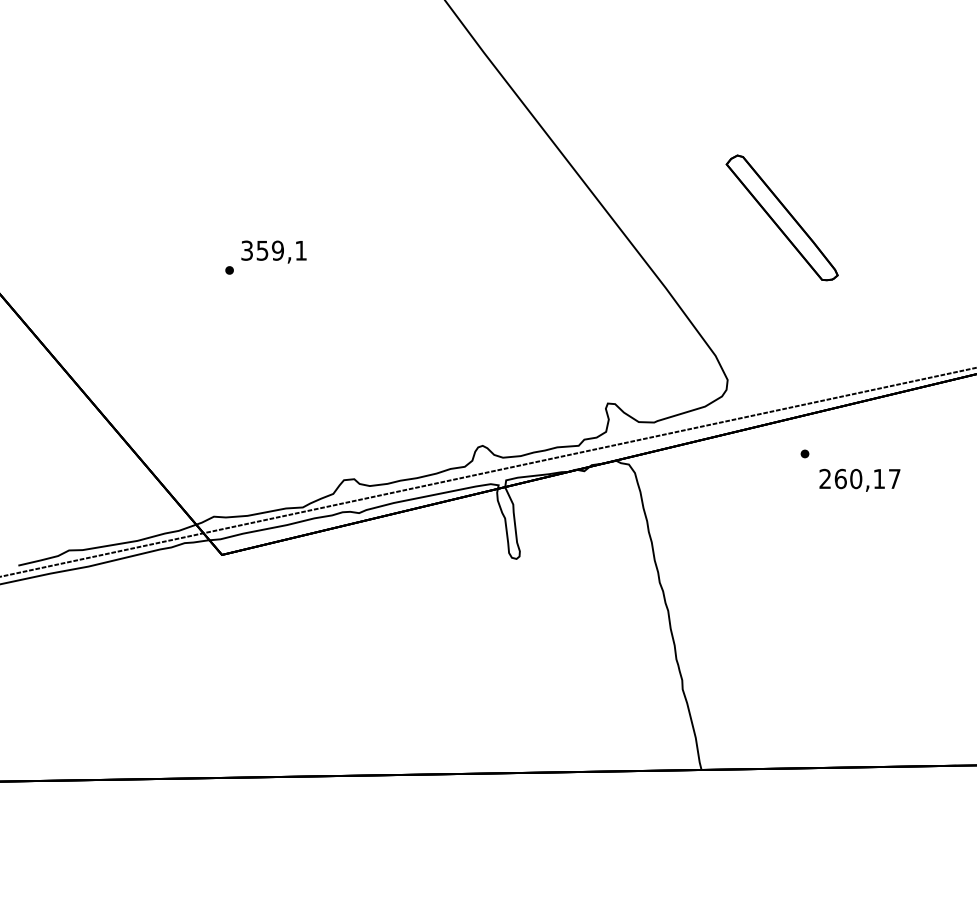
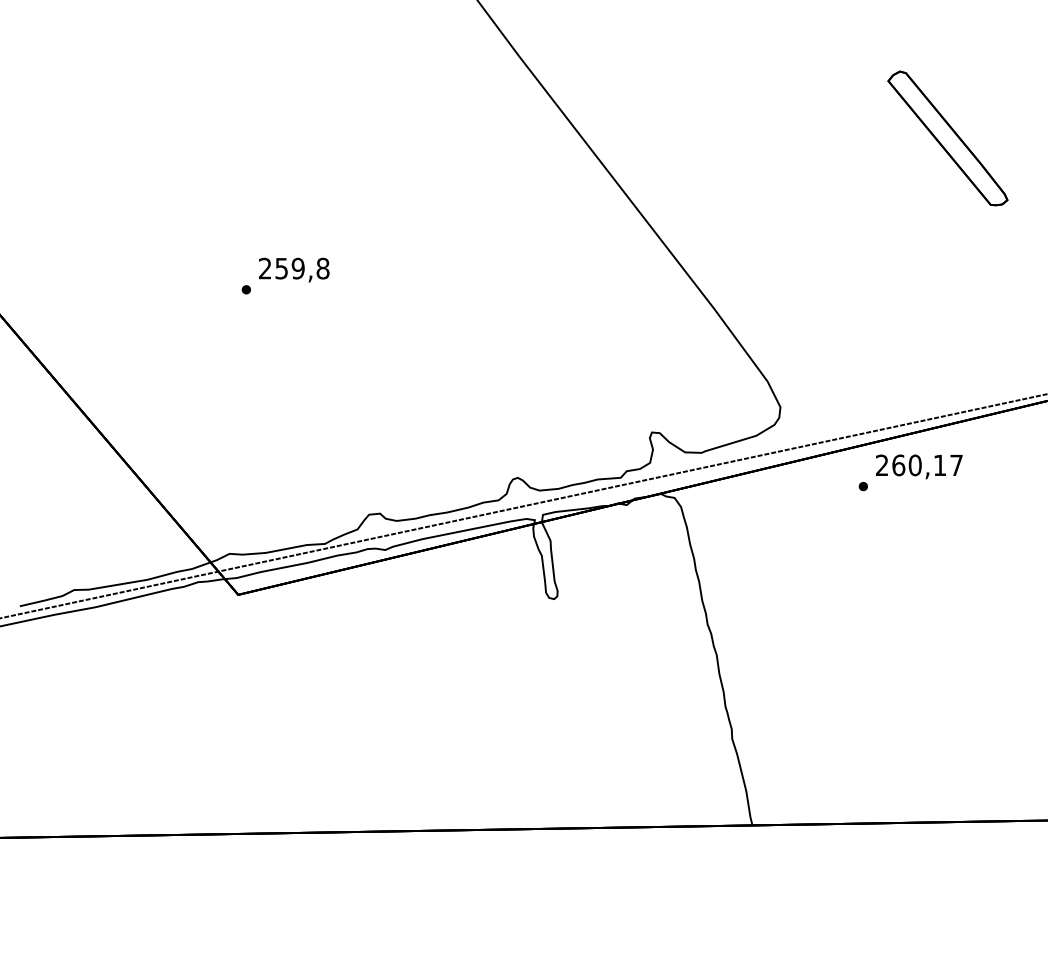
part: (781, 217) -> (947, 138), moved
text: (274, 250) -> (294, 268), 359,1 -> 259,8
text: (860, 480) -> (919, 466), moved

